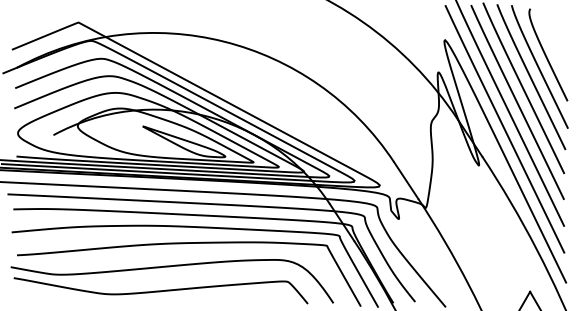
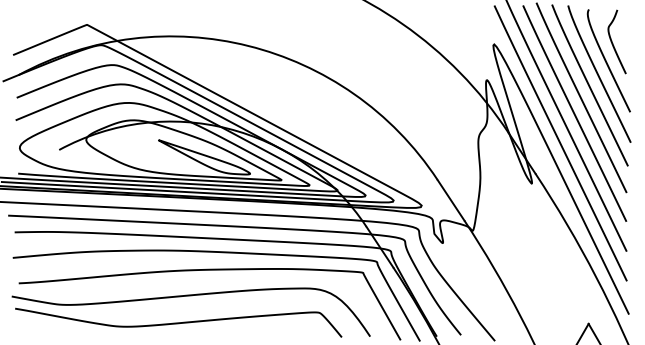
curve: (552, 38) -> (613, 42), added

